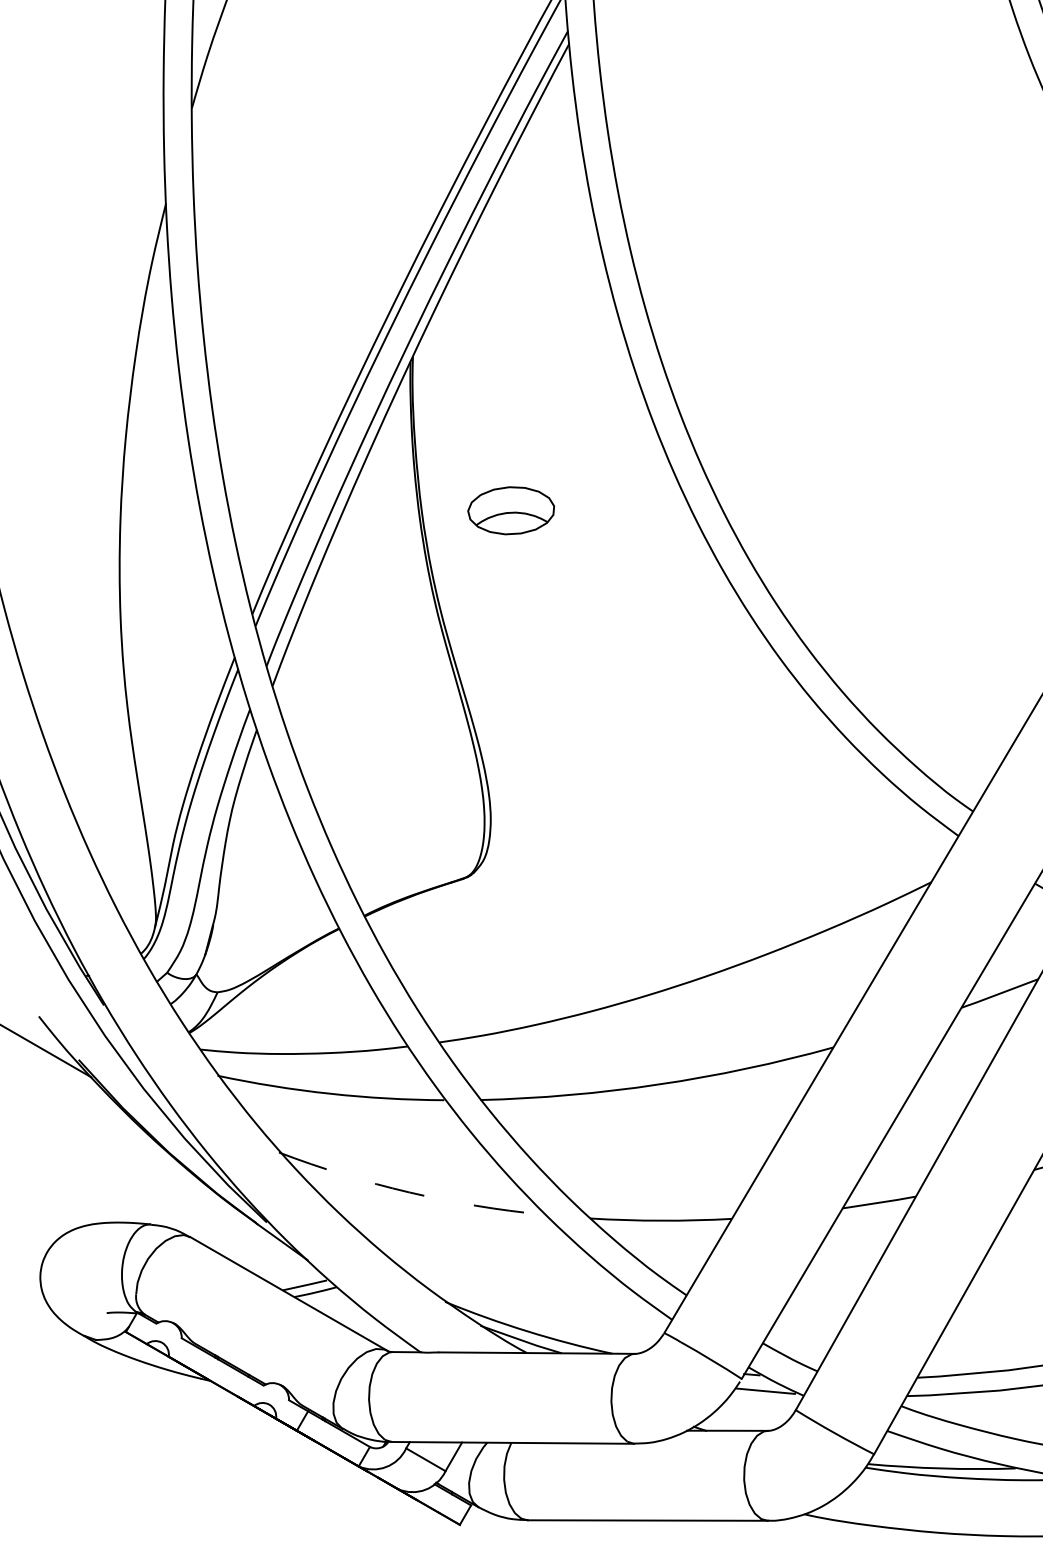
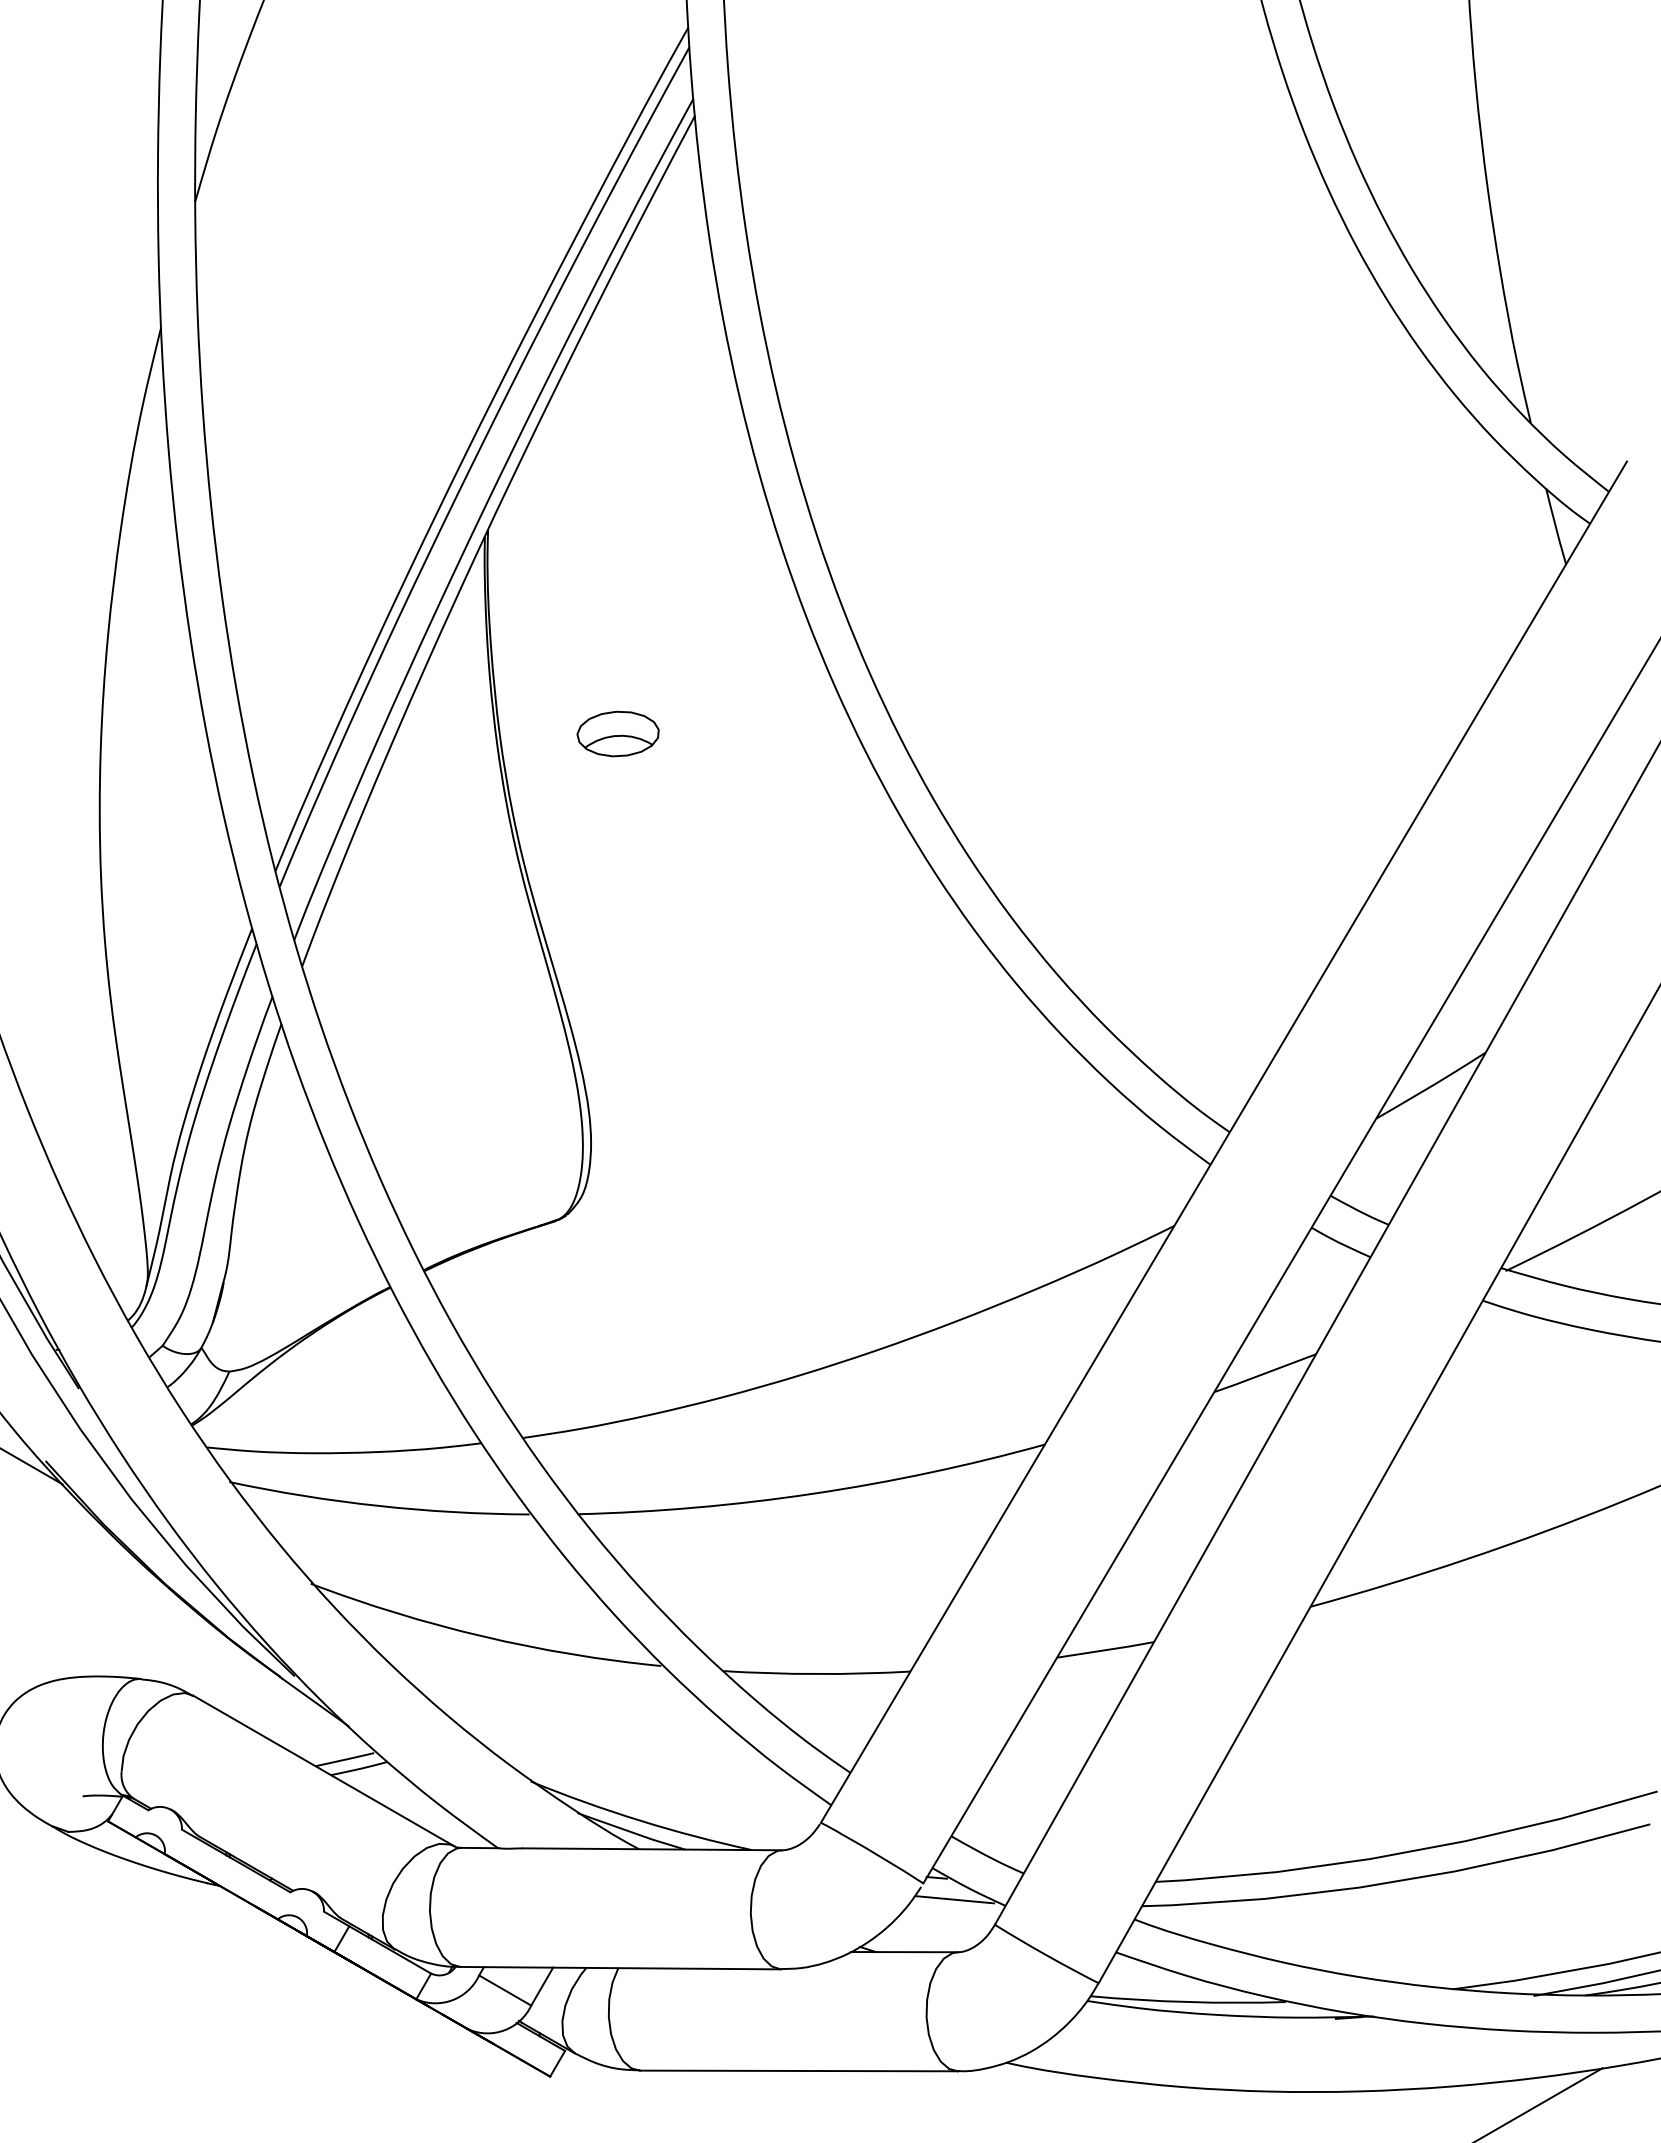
part: (510, 510) -> (617, 733), size x0.71
arc: (409, 1192) -> (483, 1636), dashed -> solid

